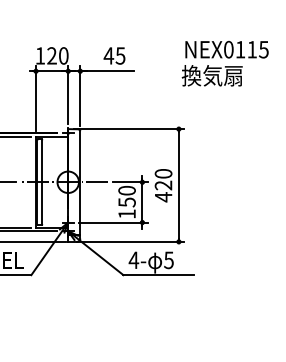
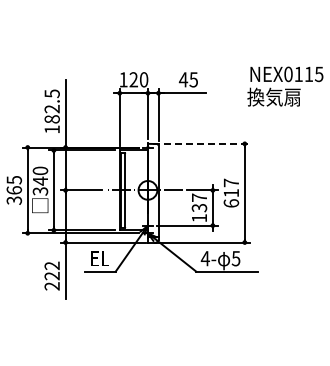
line: (129, 128) -> (201, 143), solid -> dashed
text: (163, 185) -> (231, 193), 420 -> 617
text: (127, 196) -> (199, 202), 150 -> 137

